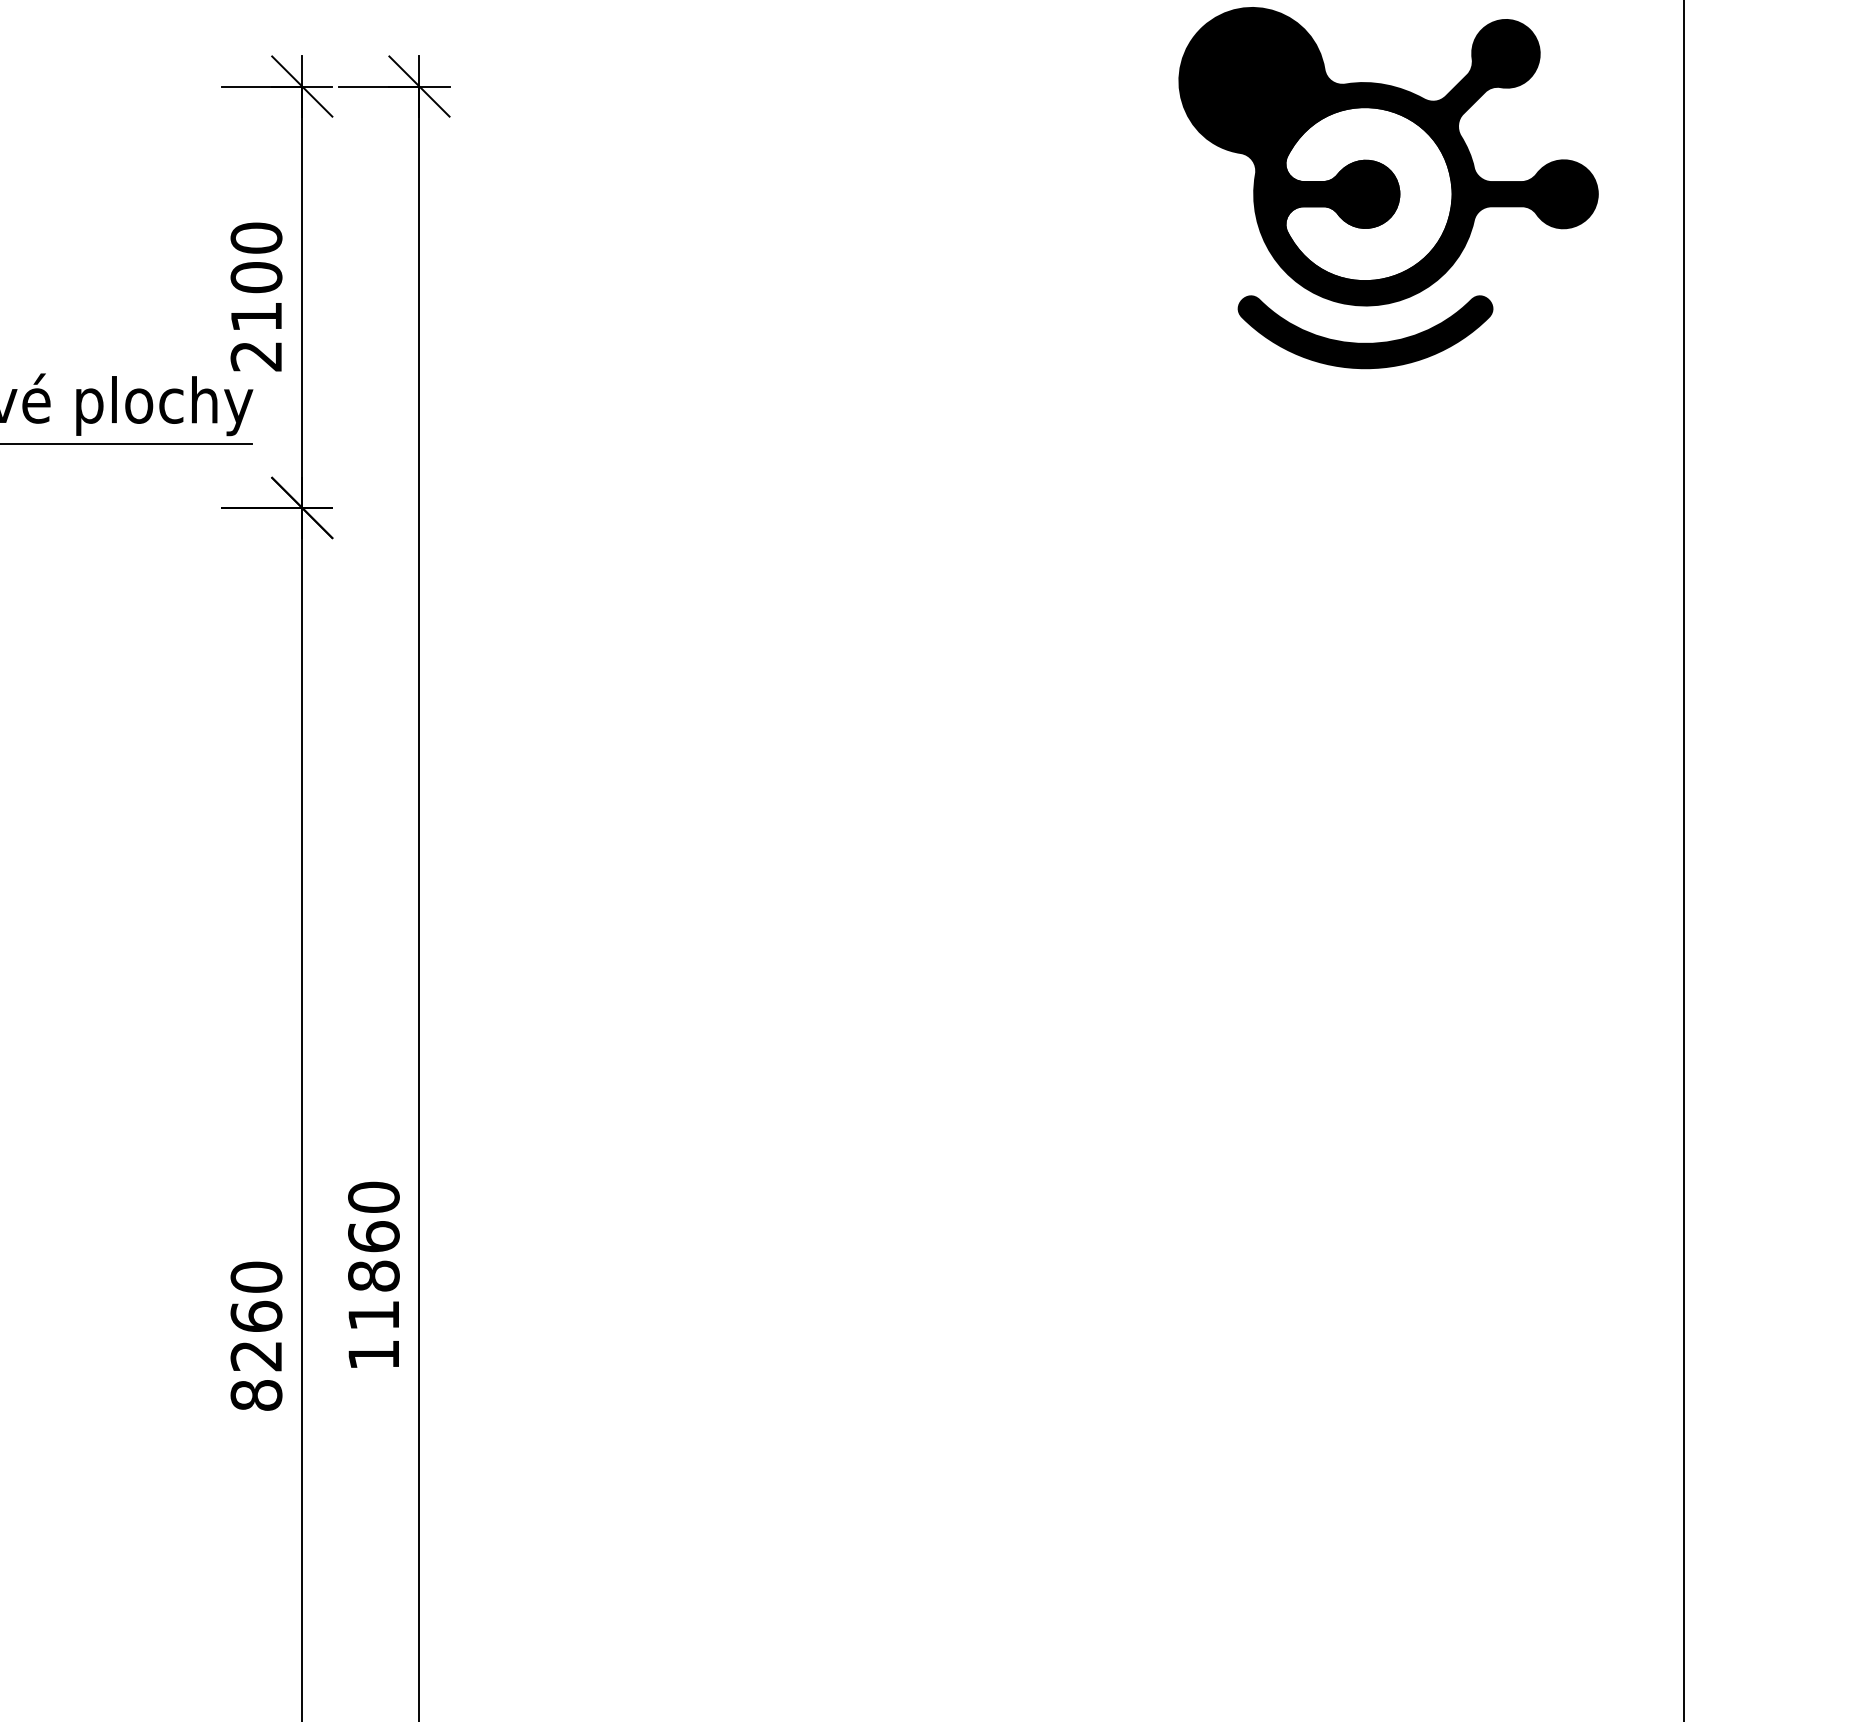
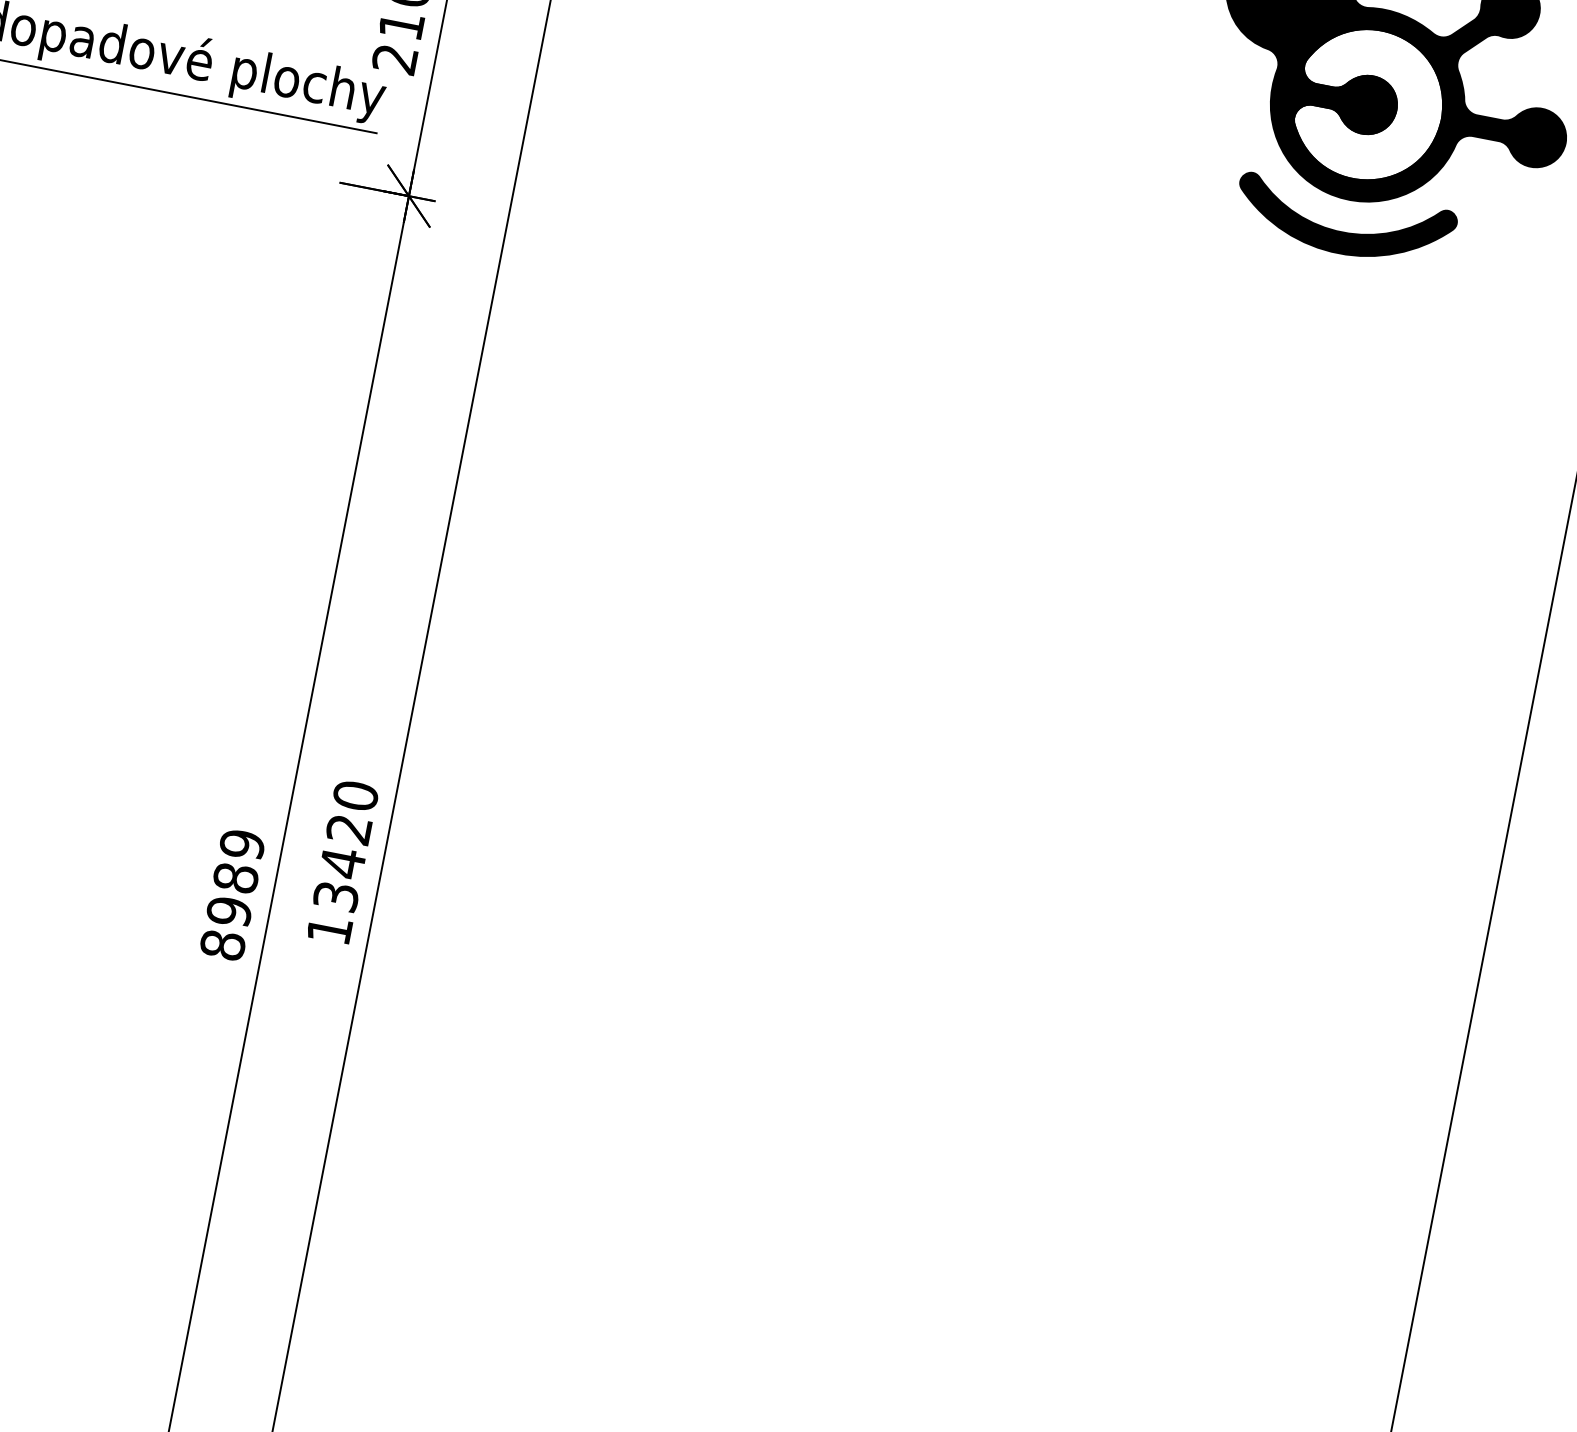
text: (373, 1275) -> (342, 862), 11860 -> 13420
text: (256, 1316) -> (235, 877), 8260 -> 8989

